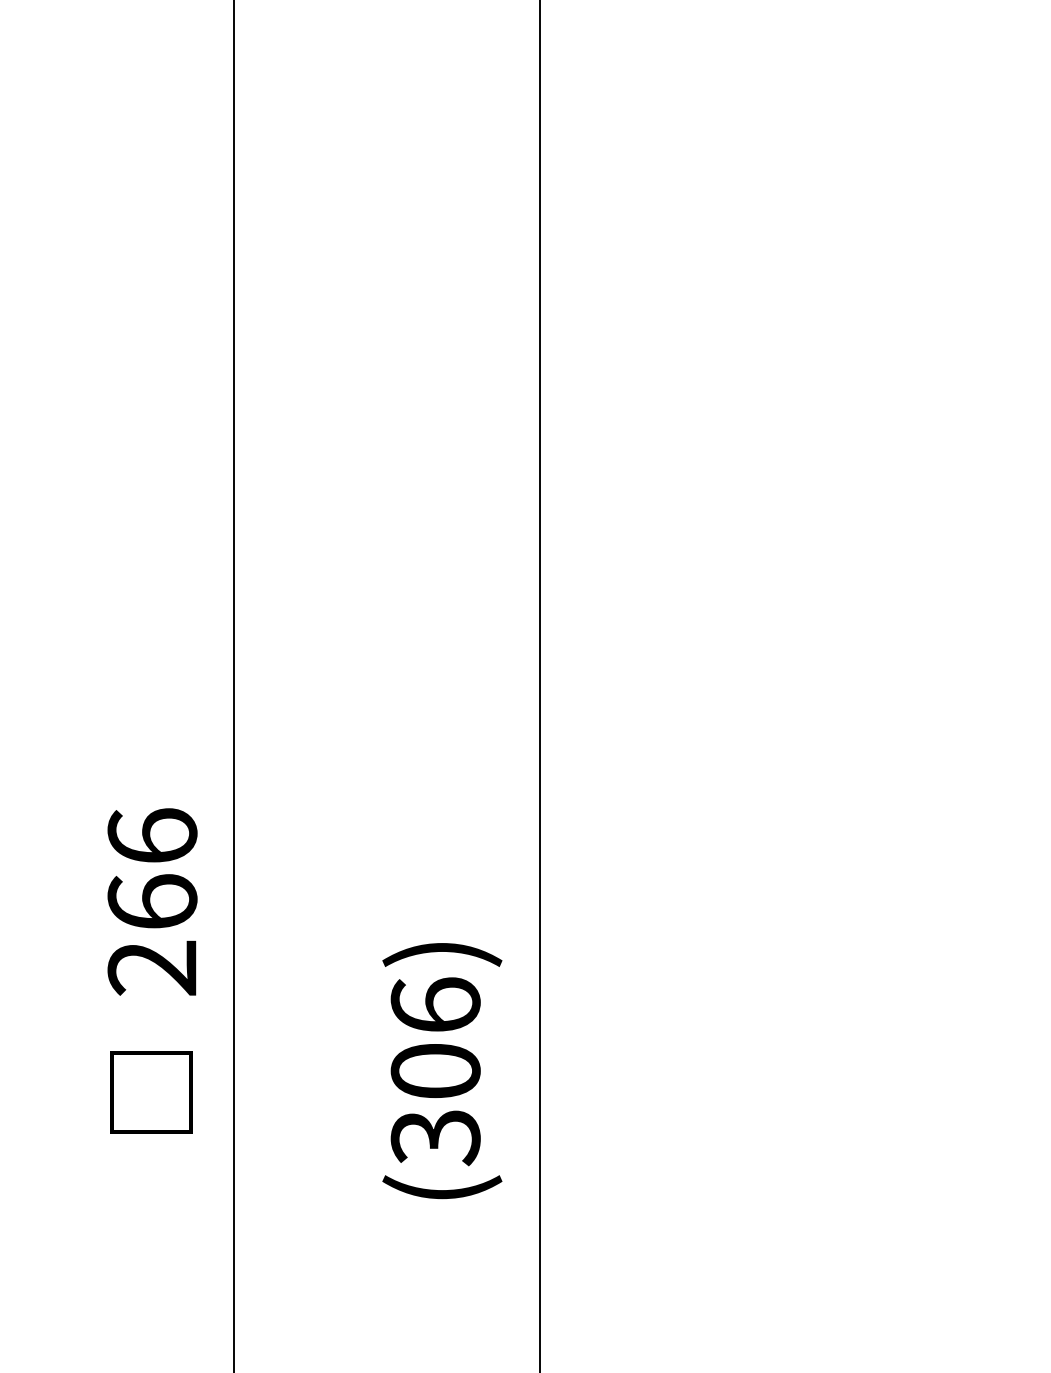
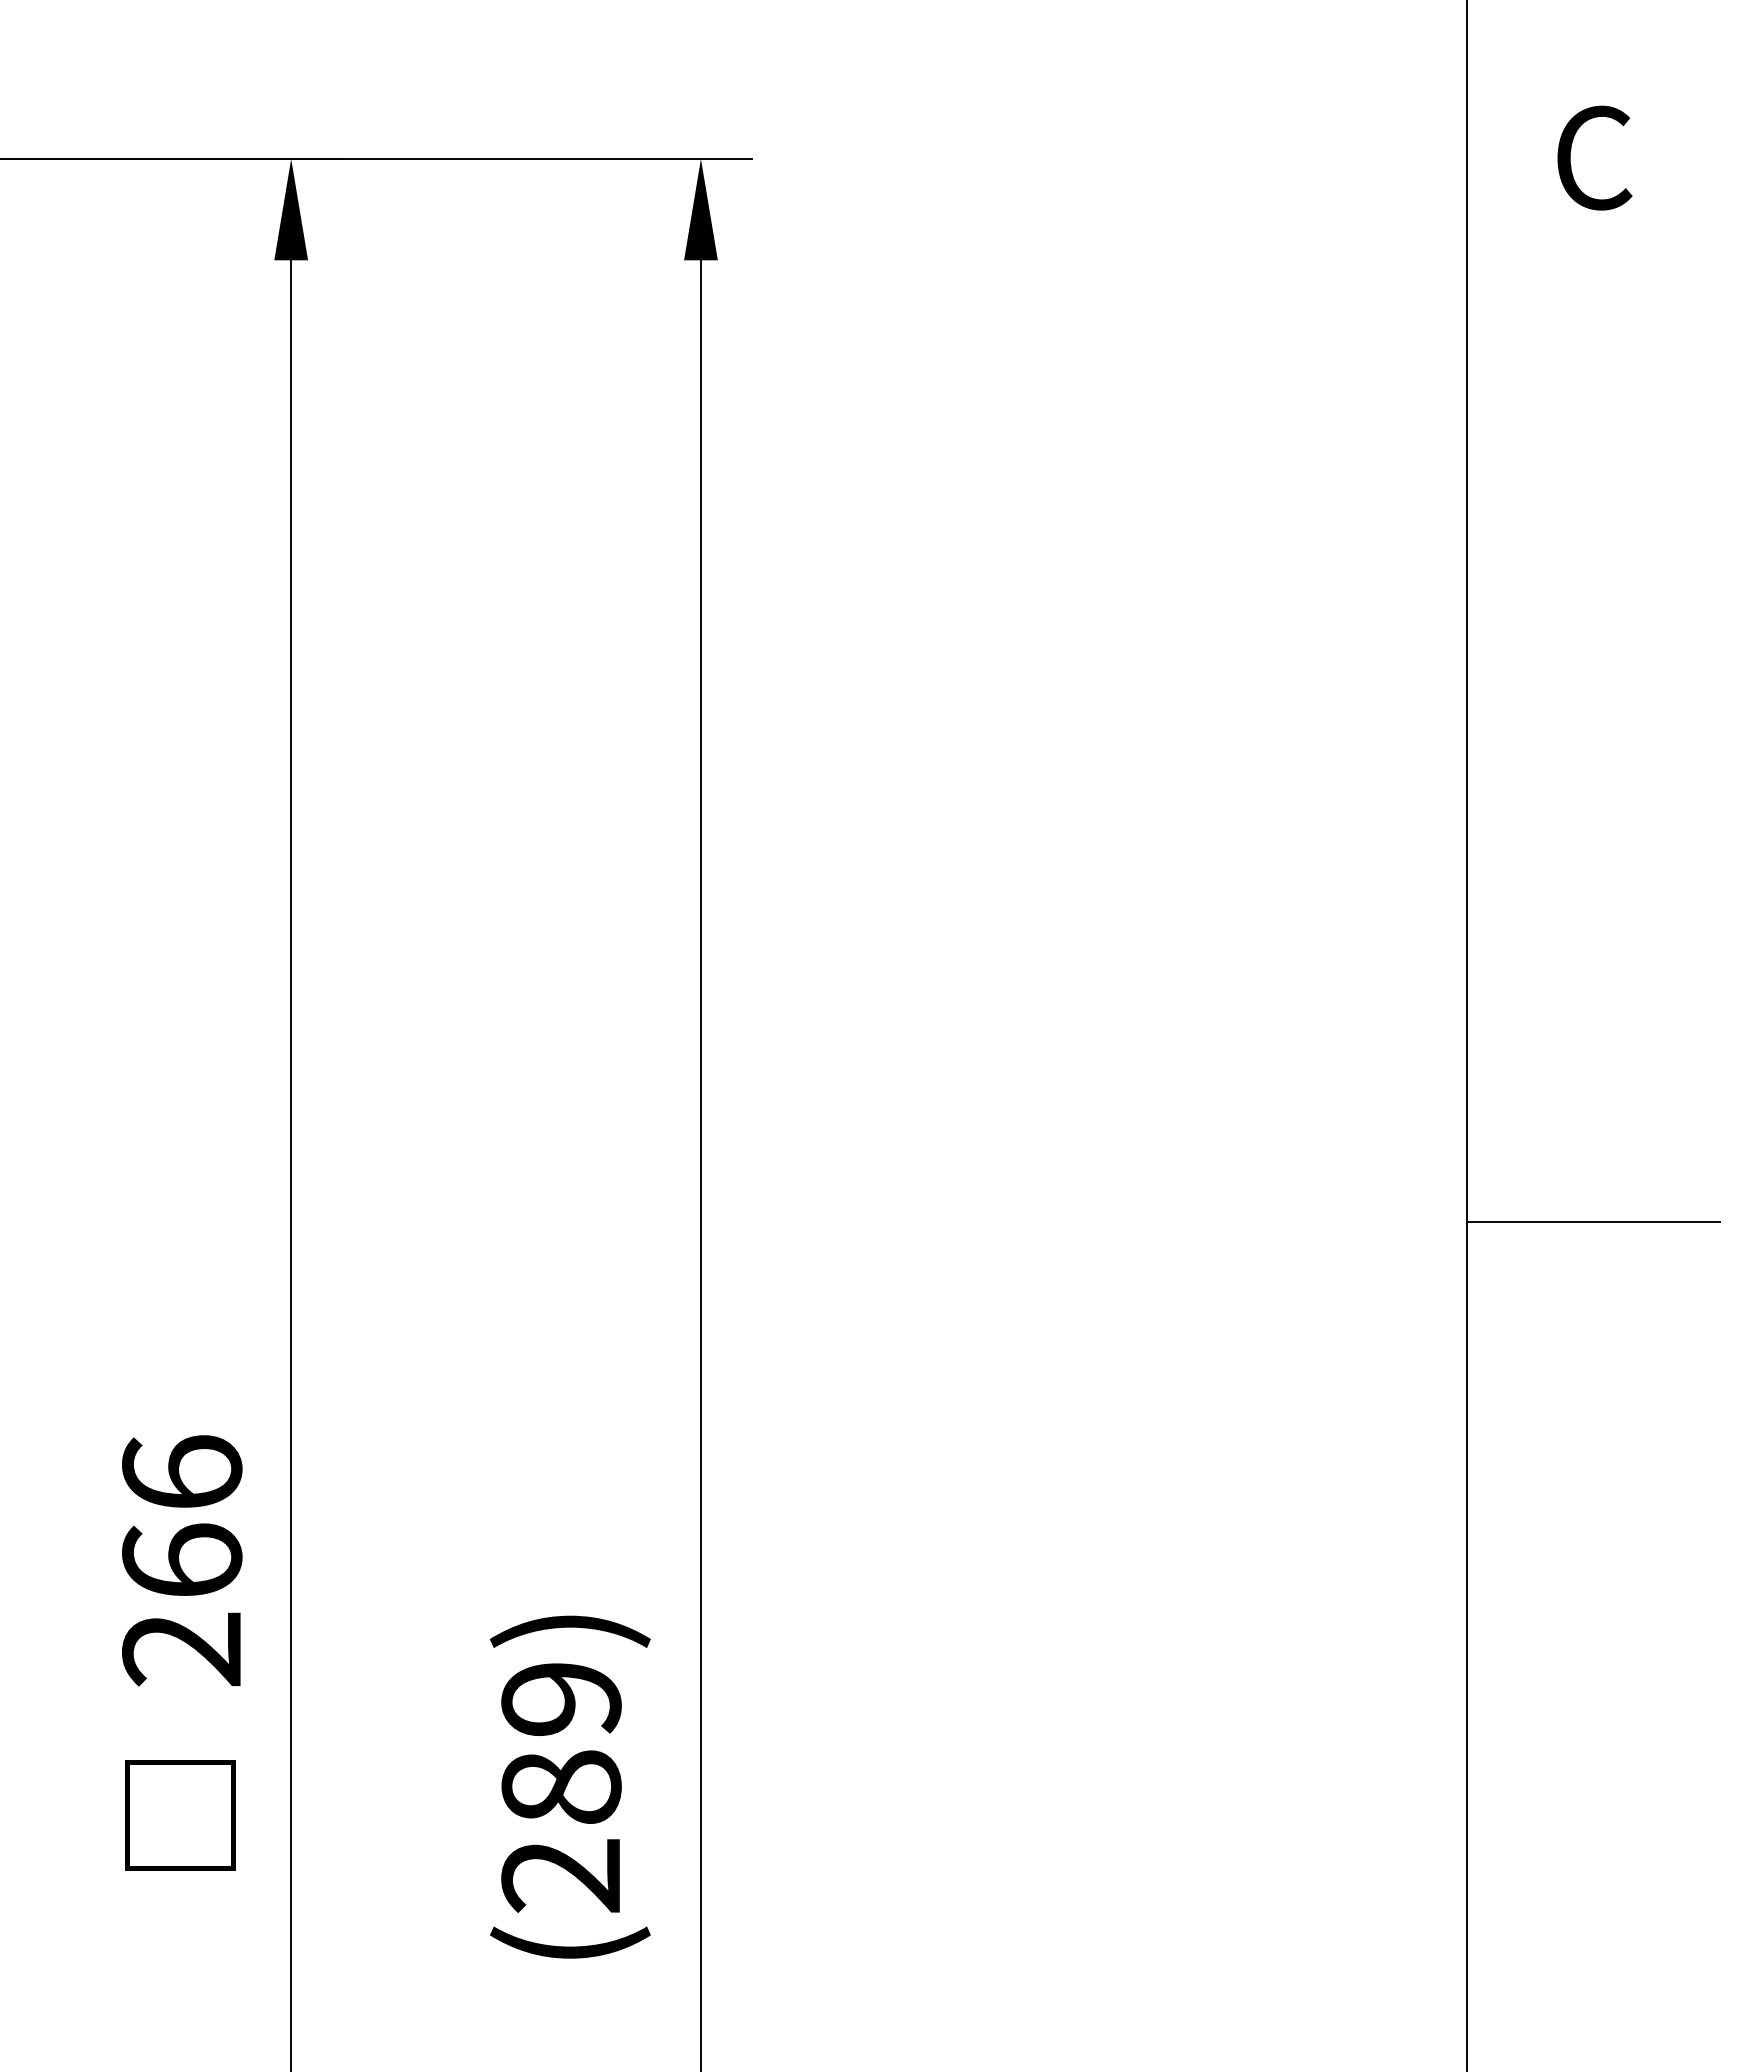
text: (435, 1071) -> (561, 1787), (306) -> (289)

